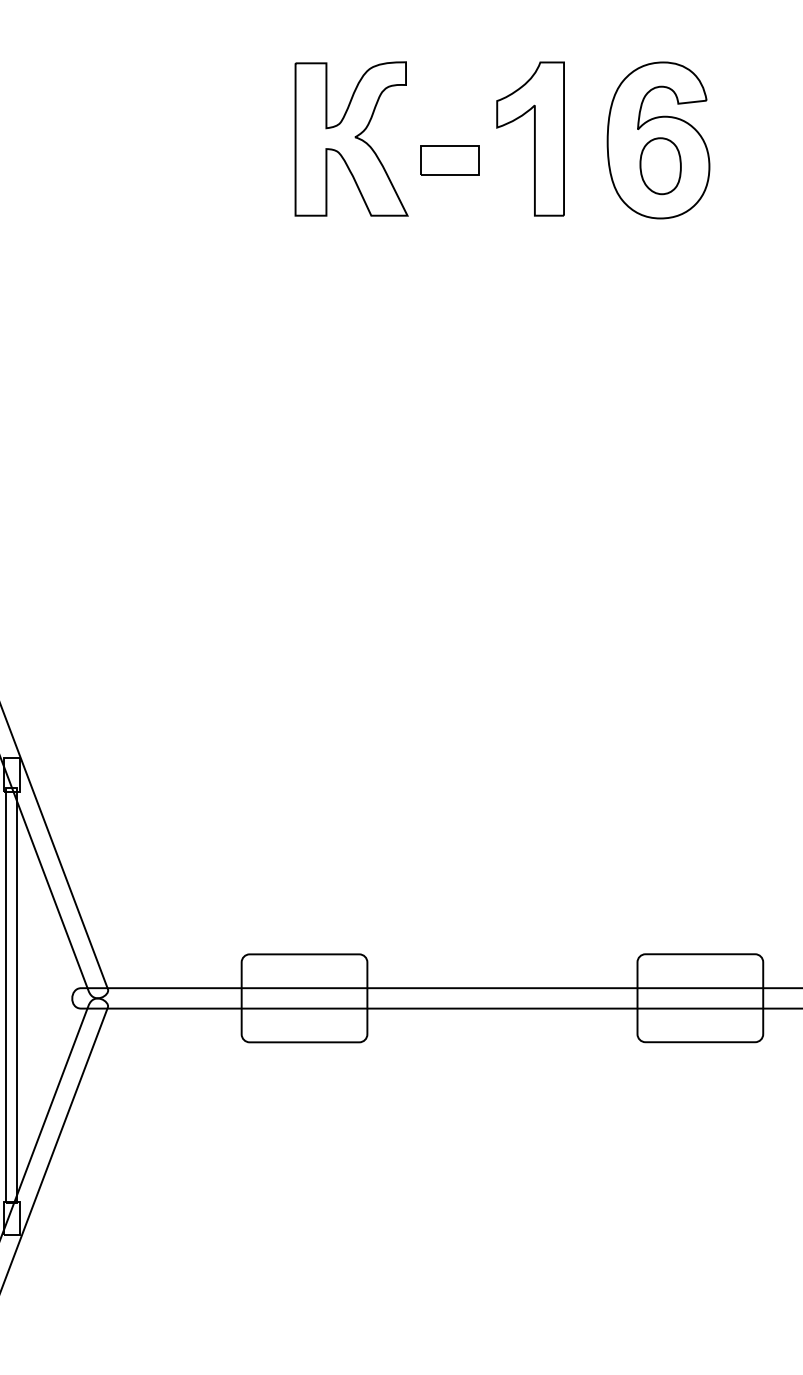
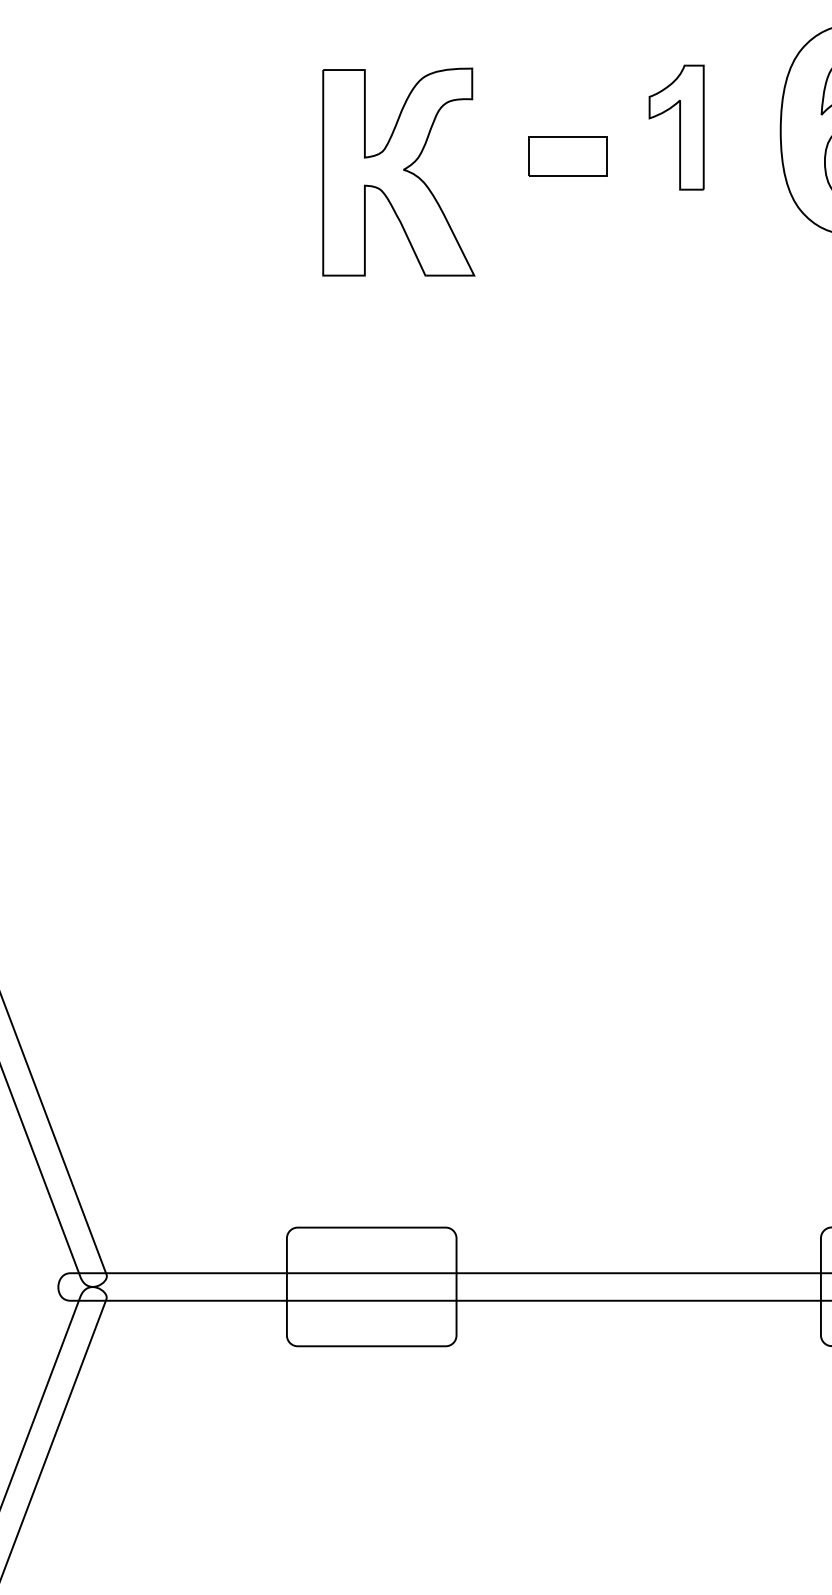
part: (351, 138) -> (398, 171), moved
part: (530, 138) -> (676, 126), size x0.6

